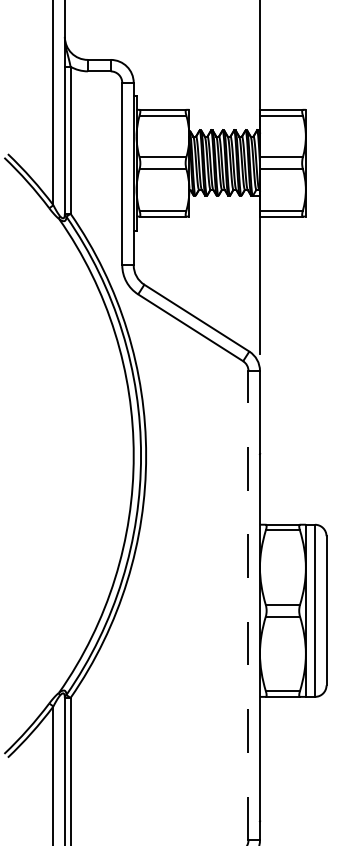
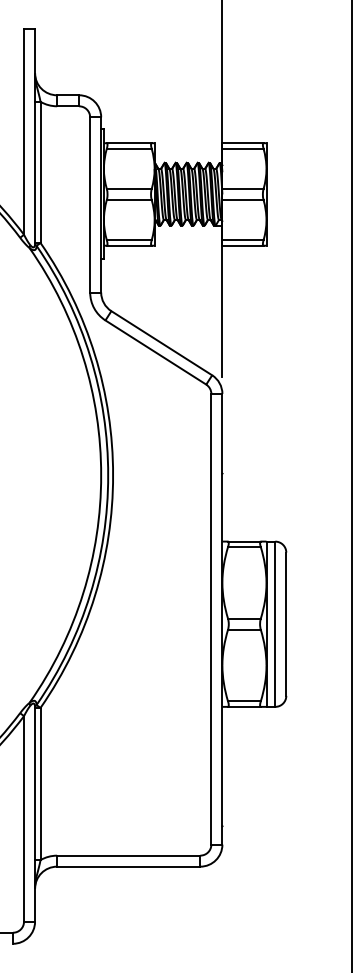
line: (248, 604) -> (211, 618), dashed -> solid

